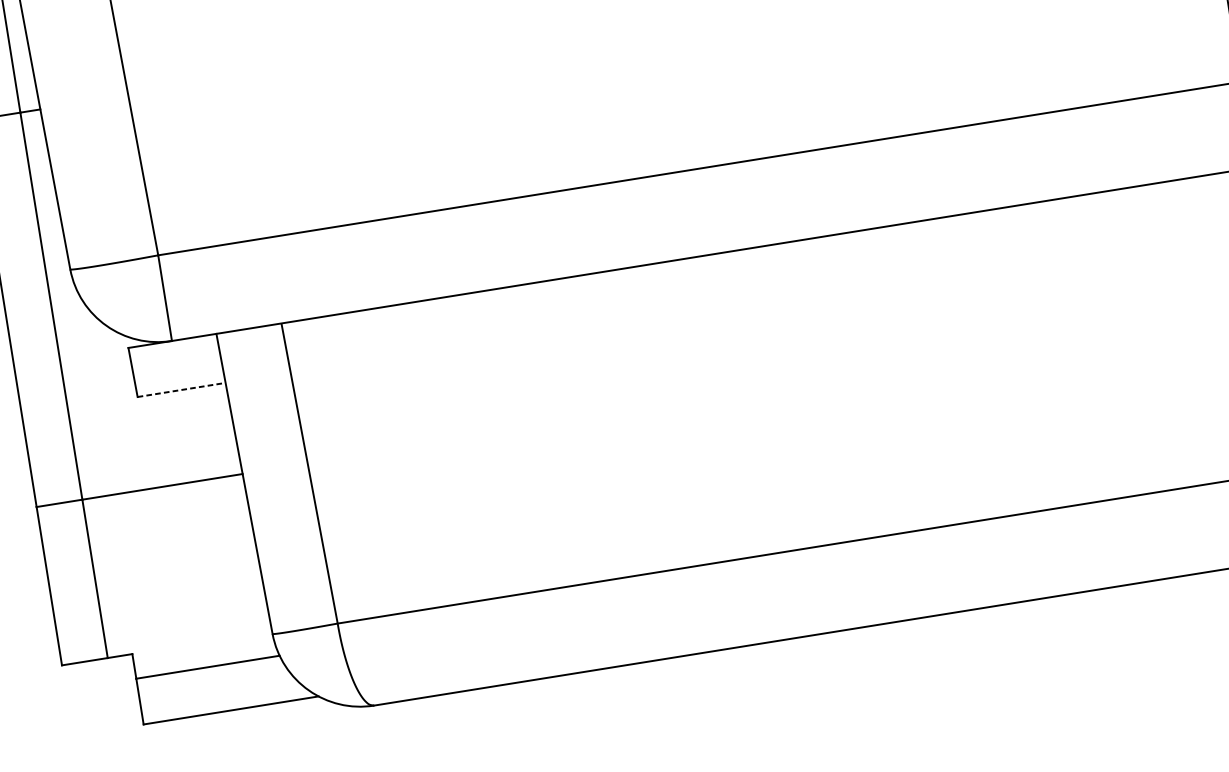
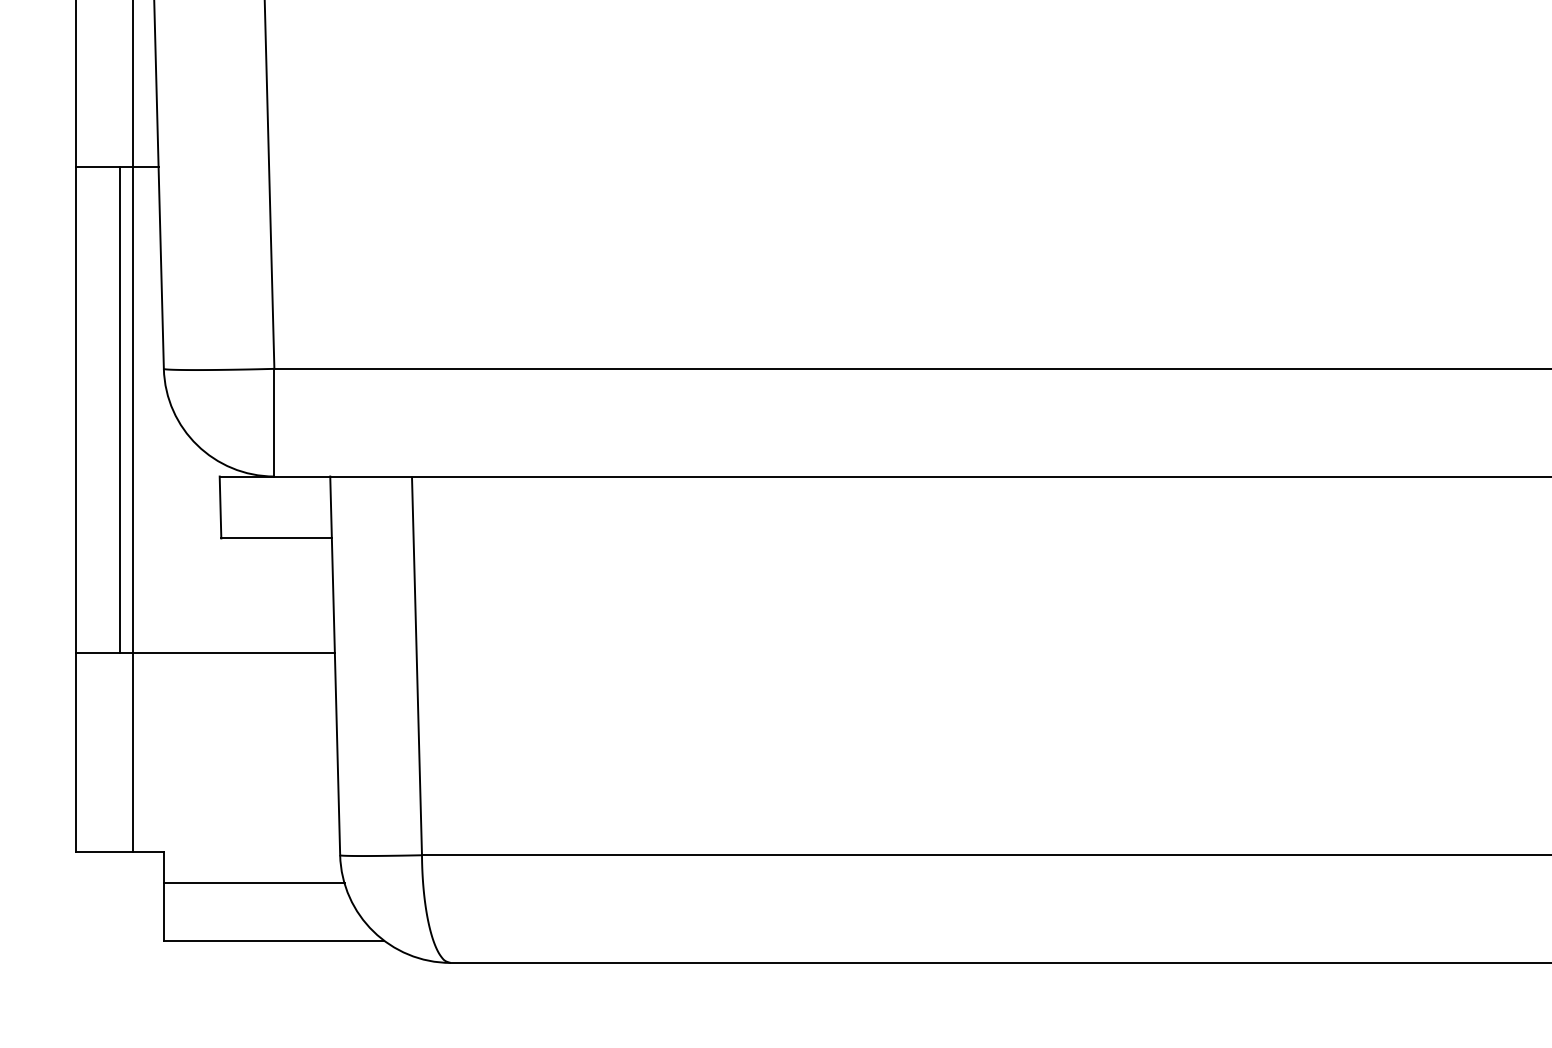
line: (41, 308) -> (120, 410), added
line: (182, 389) -> (277, 538), dashed -> solid

